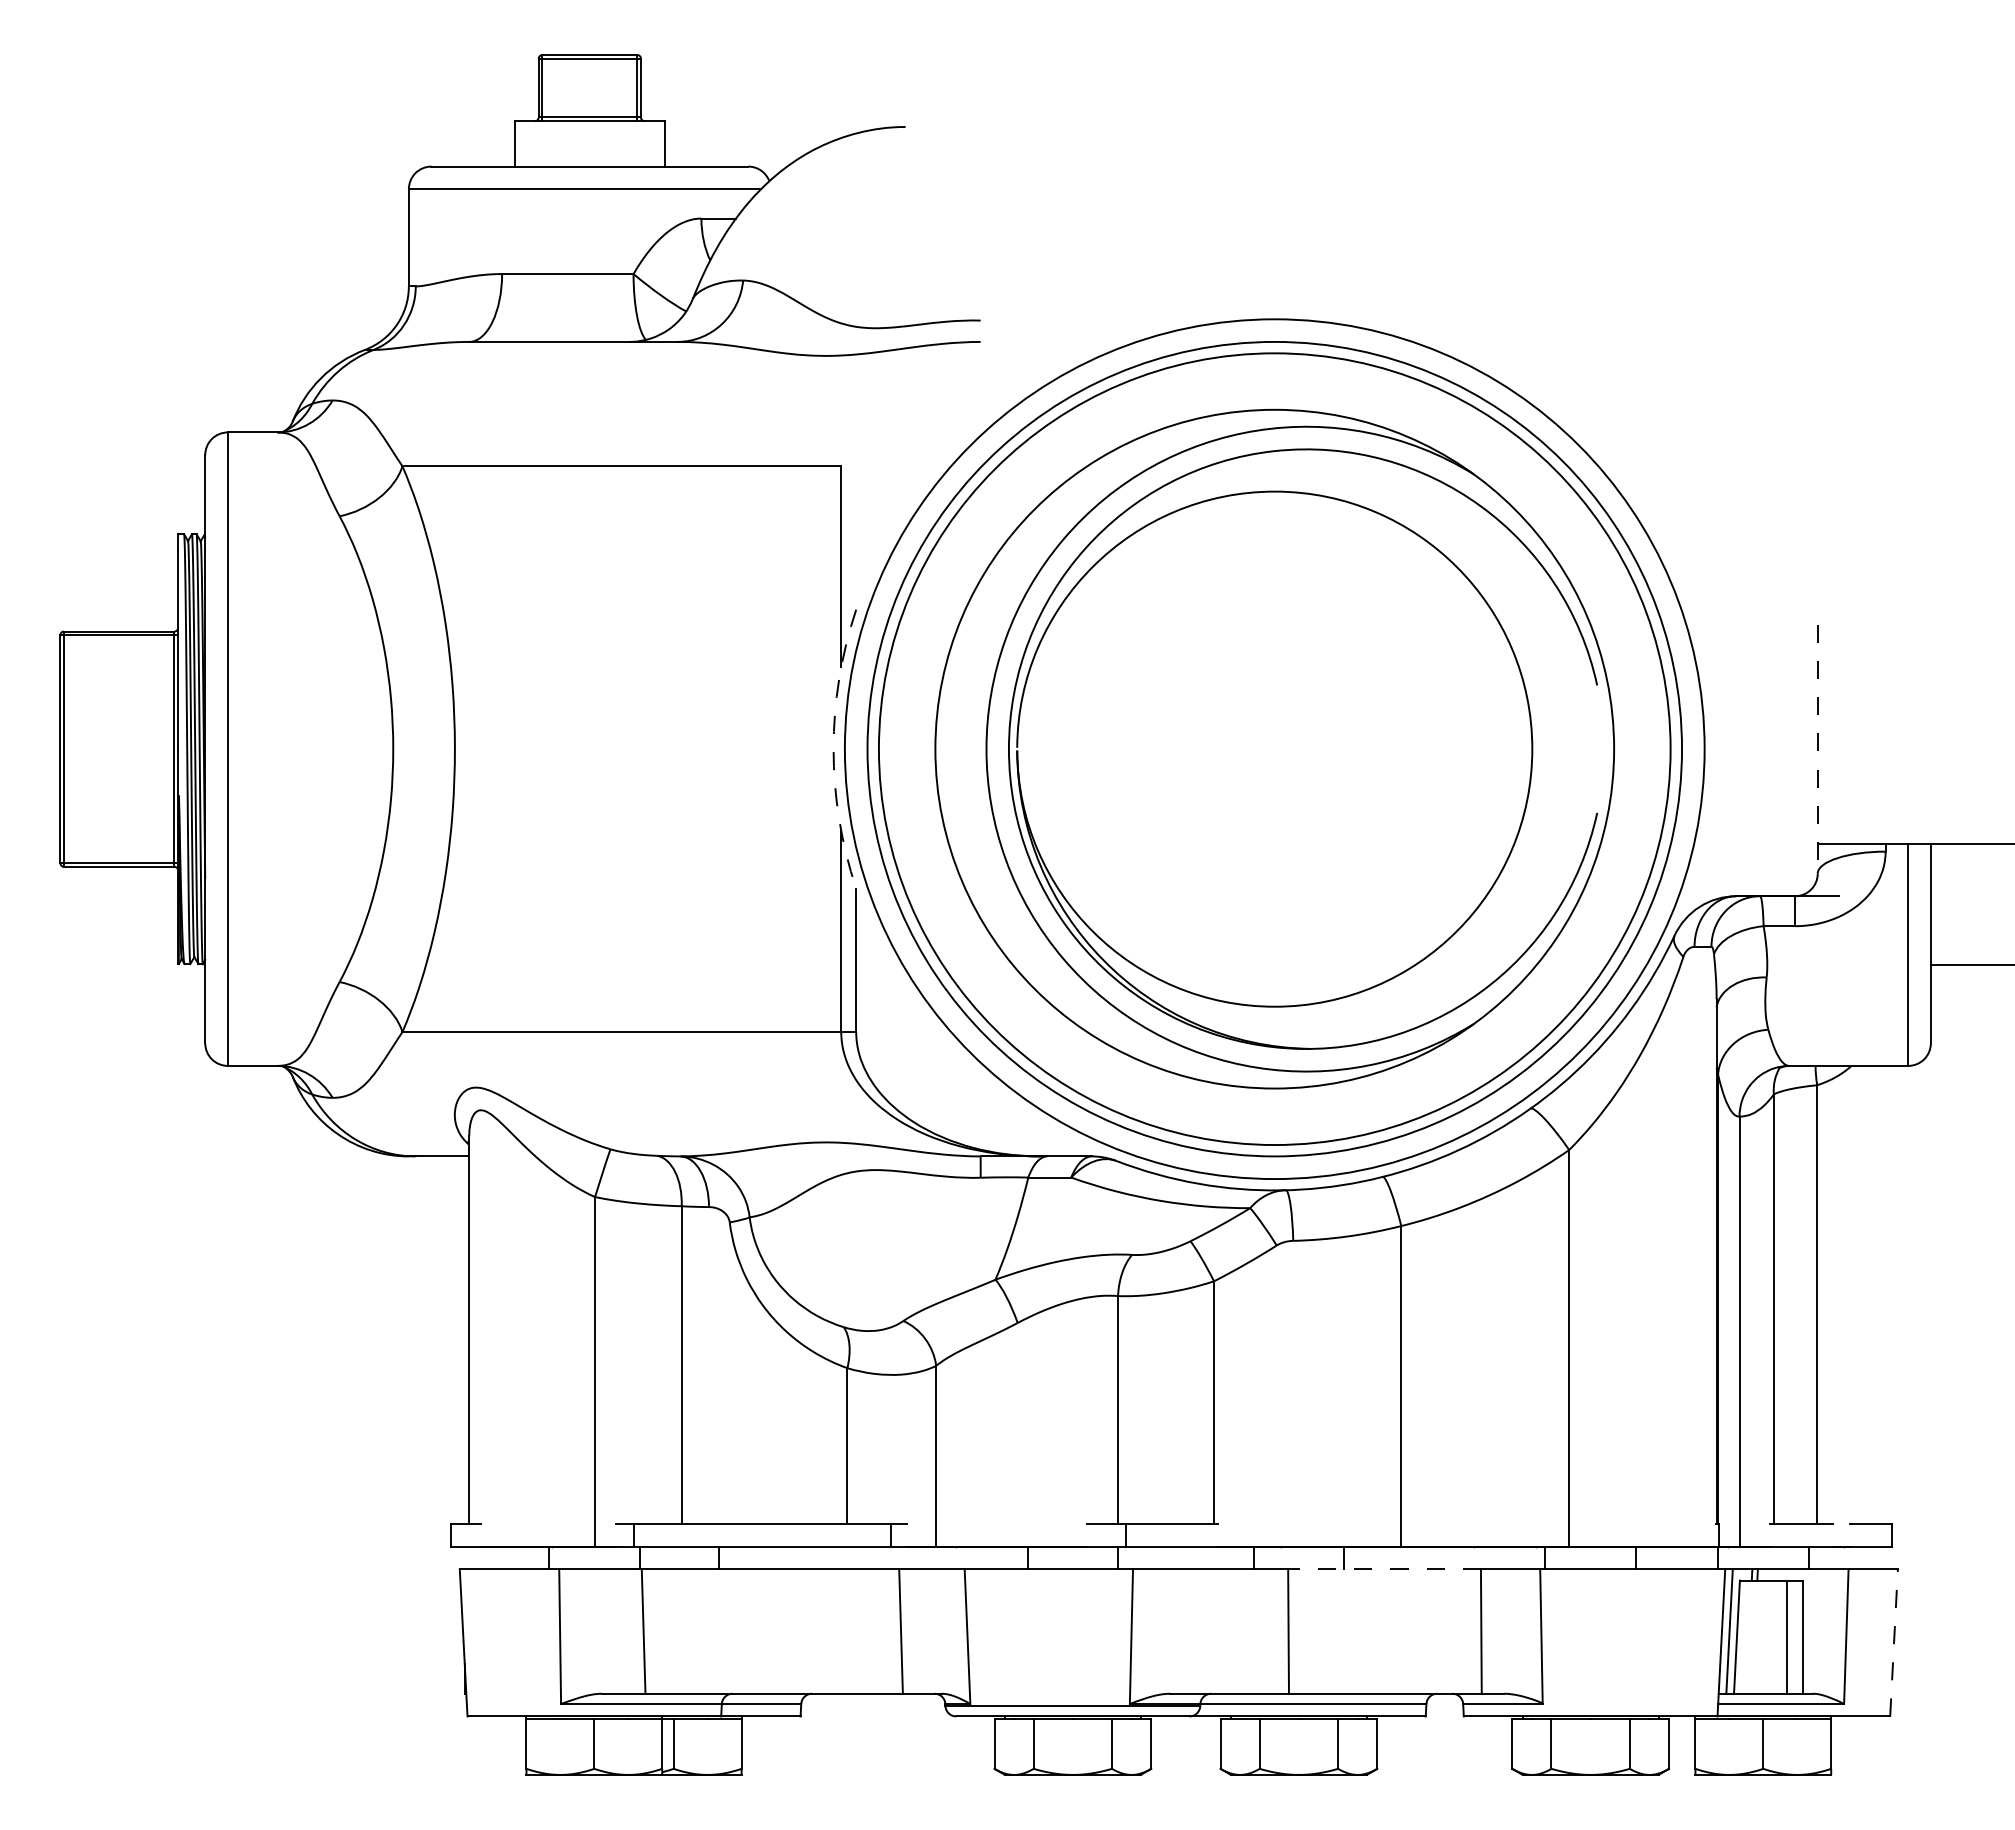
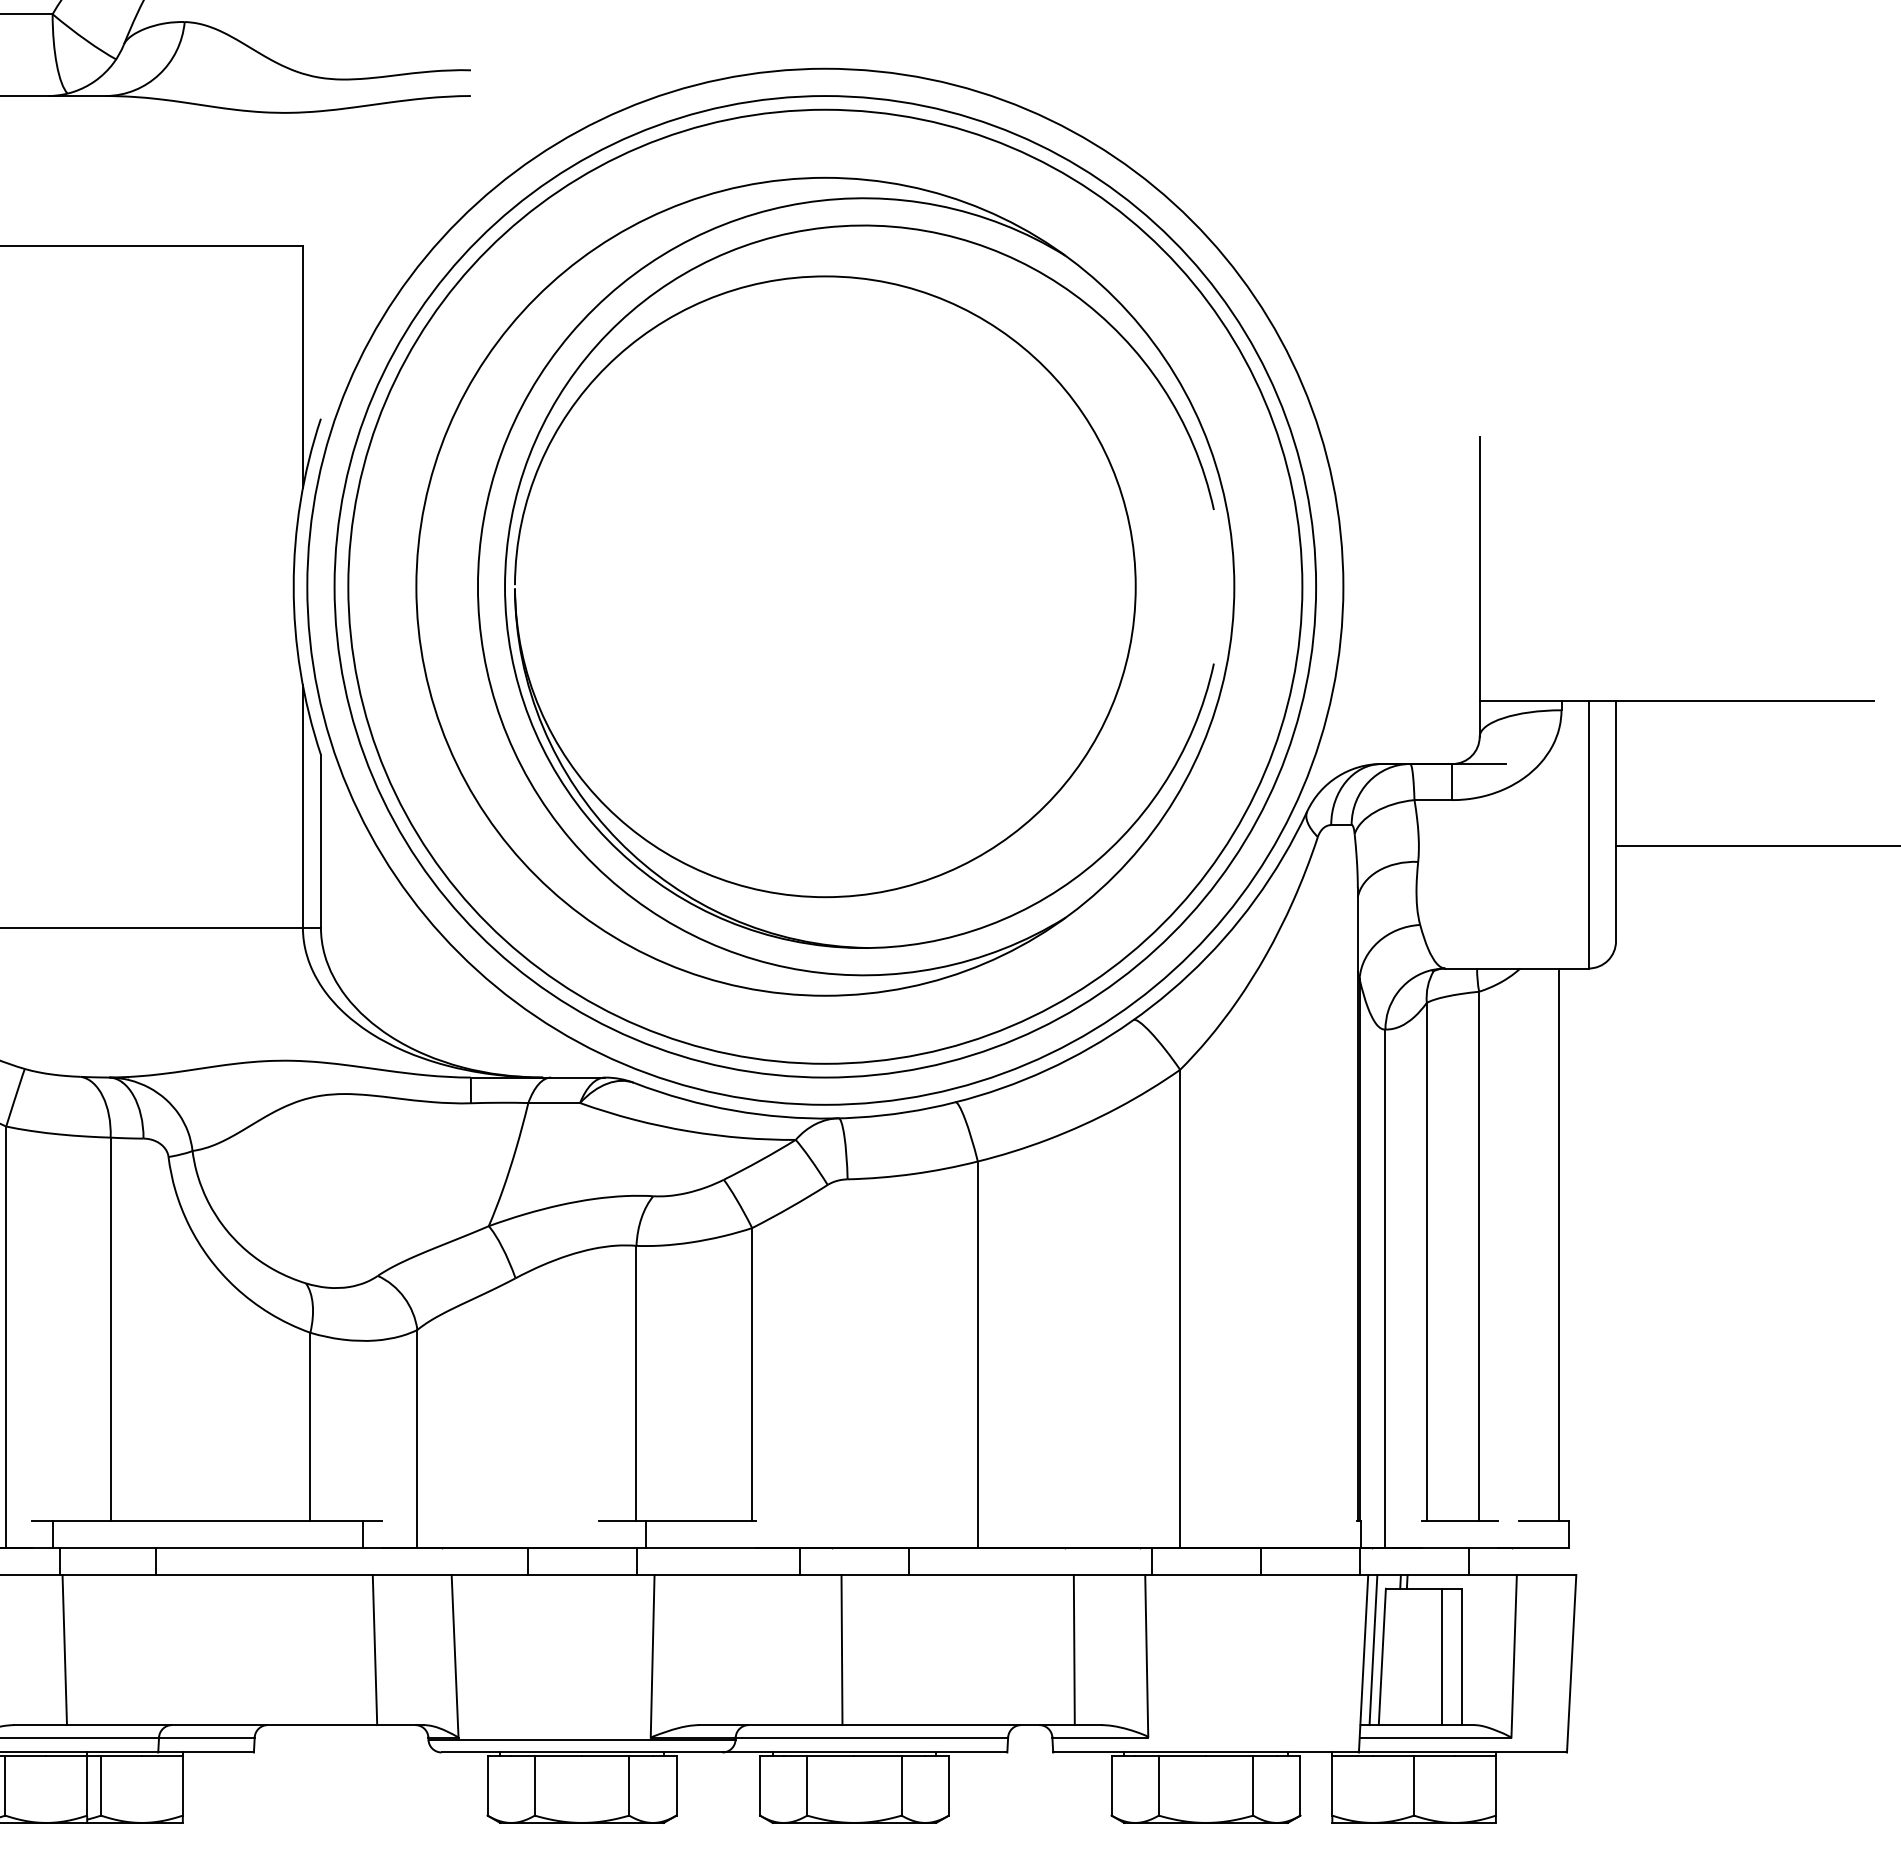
arc: (833, 749) -> (293, 587), dashed -> solid
line: (1817, 749) -> (1479, 587), dashed -> solid
line: (1883, 1294) -> (1558, 1243), added
line: (1384, 1569) -> (957, 1575), dashed -> solid
line: (1894, 1642) -> (1572, 1663), dashed -> solid

